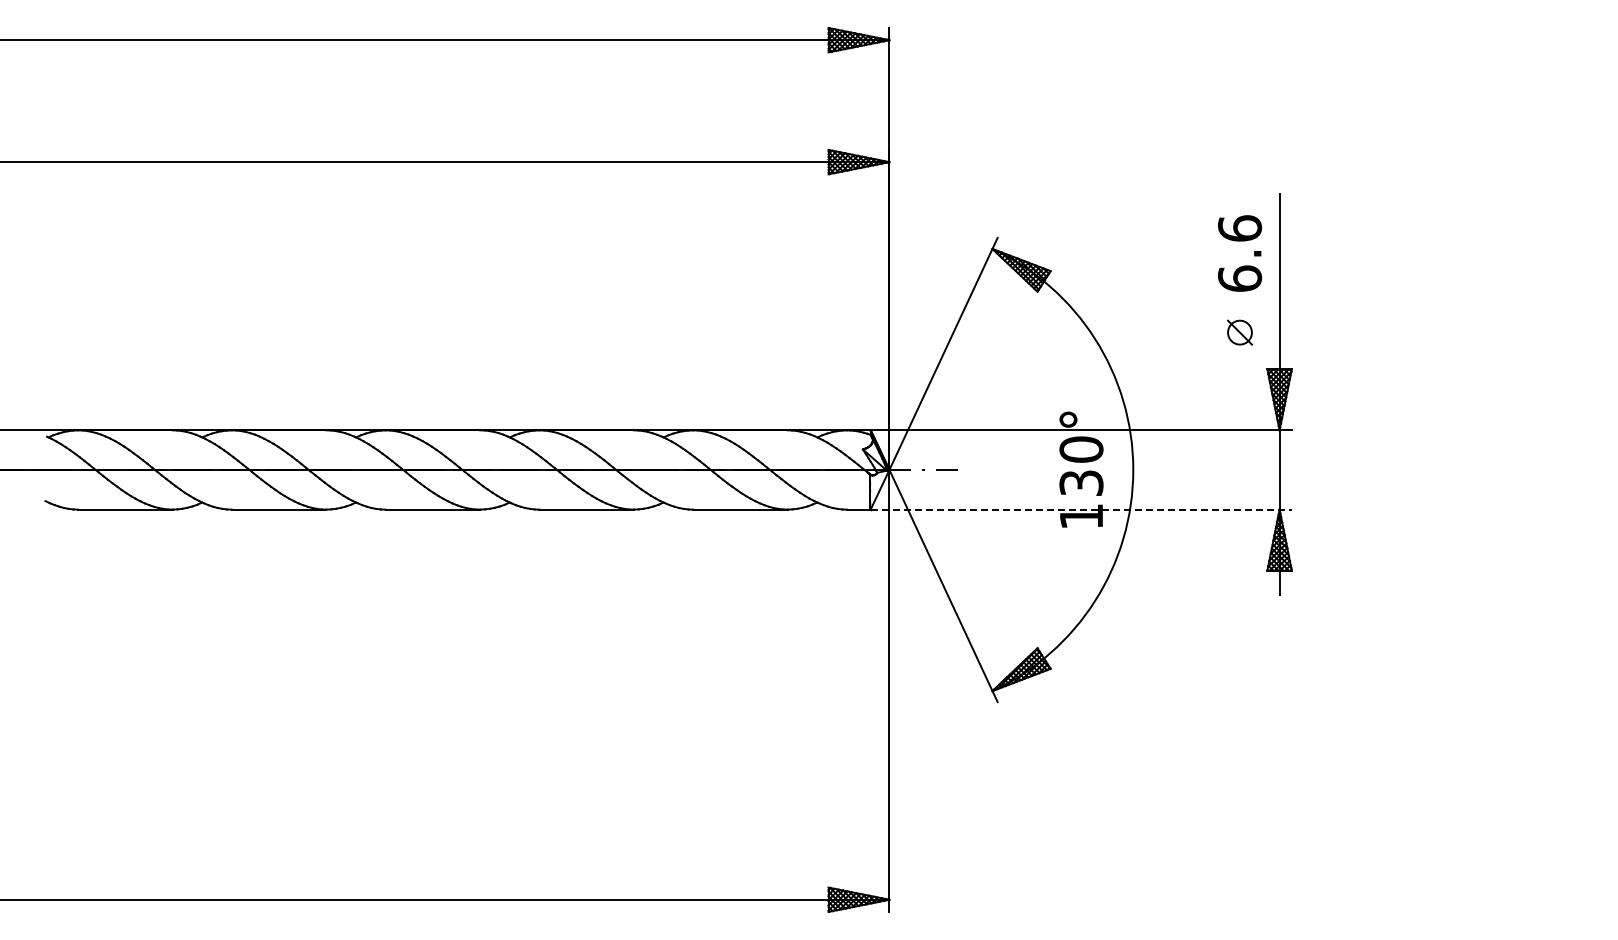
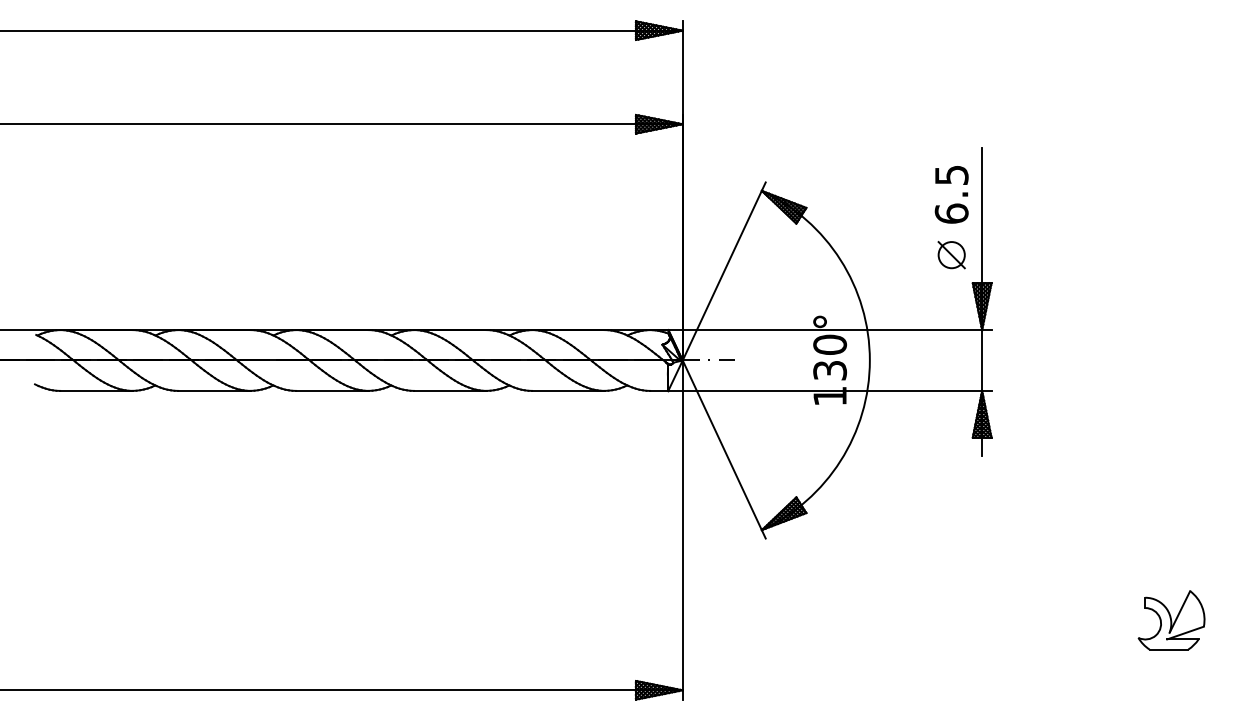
text: (1240, 228) -> (952, 175), 6.6 -> 6.5
part: (1239, 332) -> (951, 254), size x1.43
line: (1081, 509) -> (830, 390), dashed -> solid
part: (1526, 808) -> (1171, 620), added

